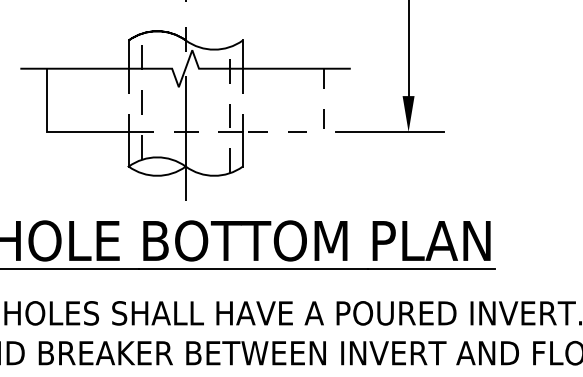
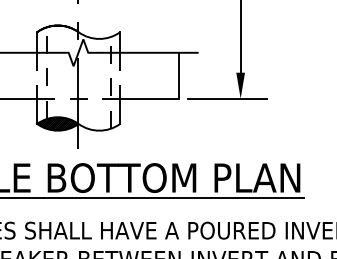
line: (315, 132) -> (172, 99), dashed -> solid
hatch: (156, 166) -> (57, 123), added

